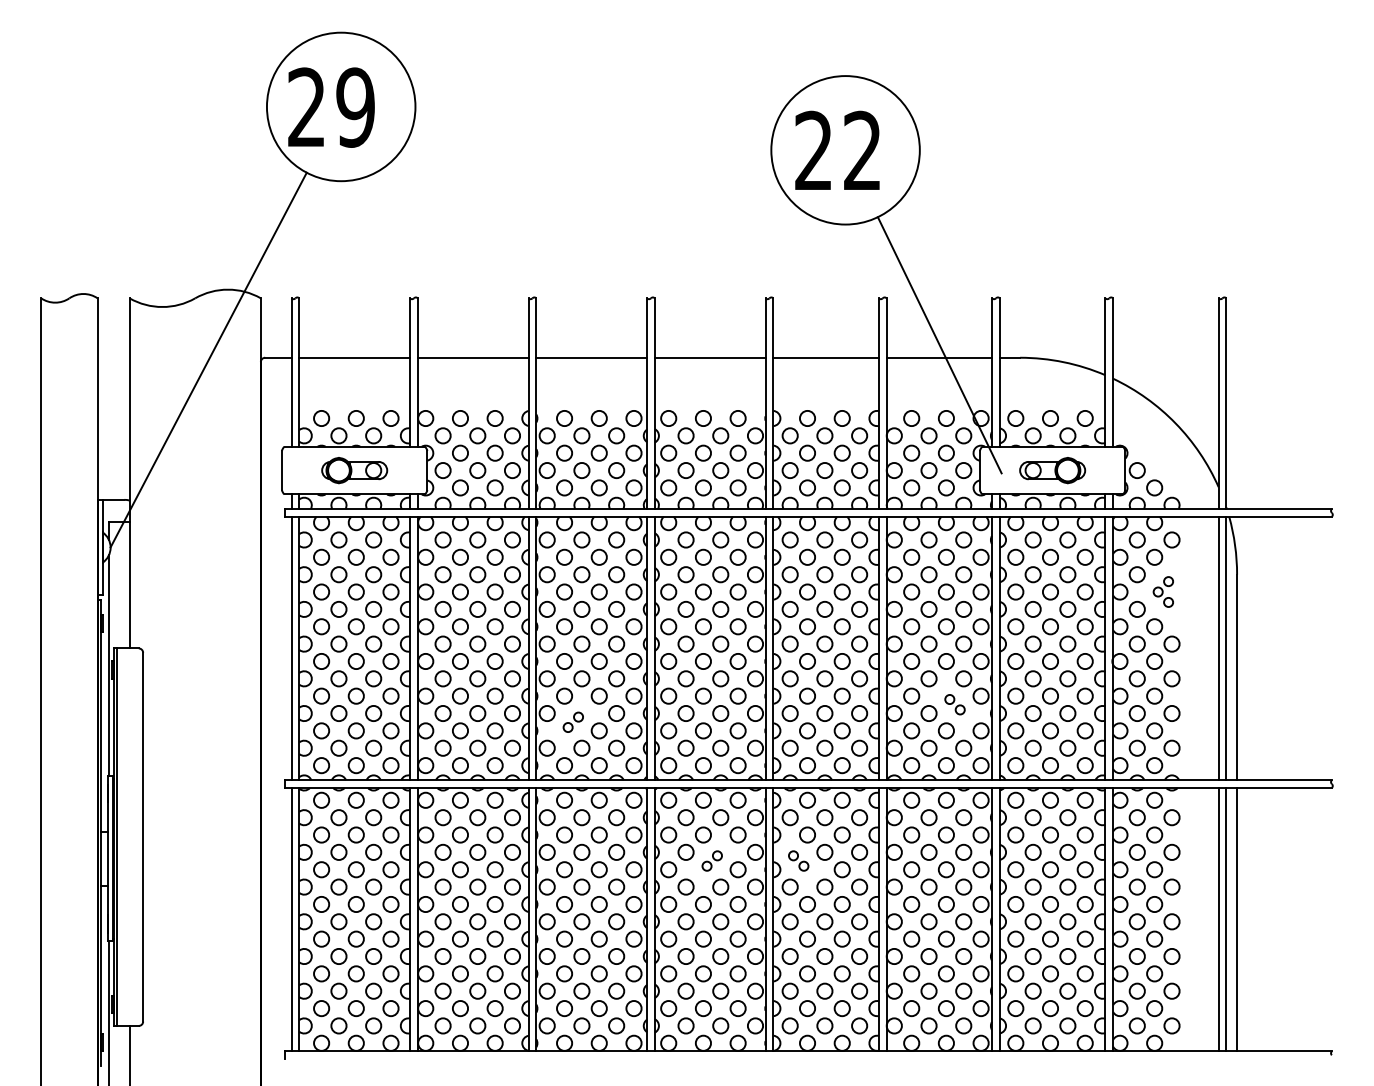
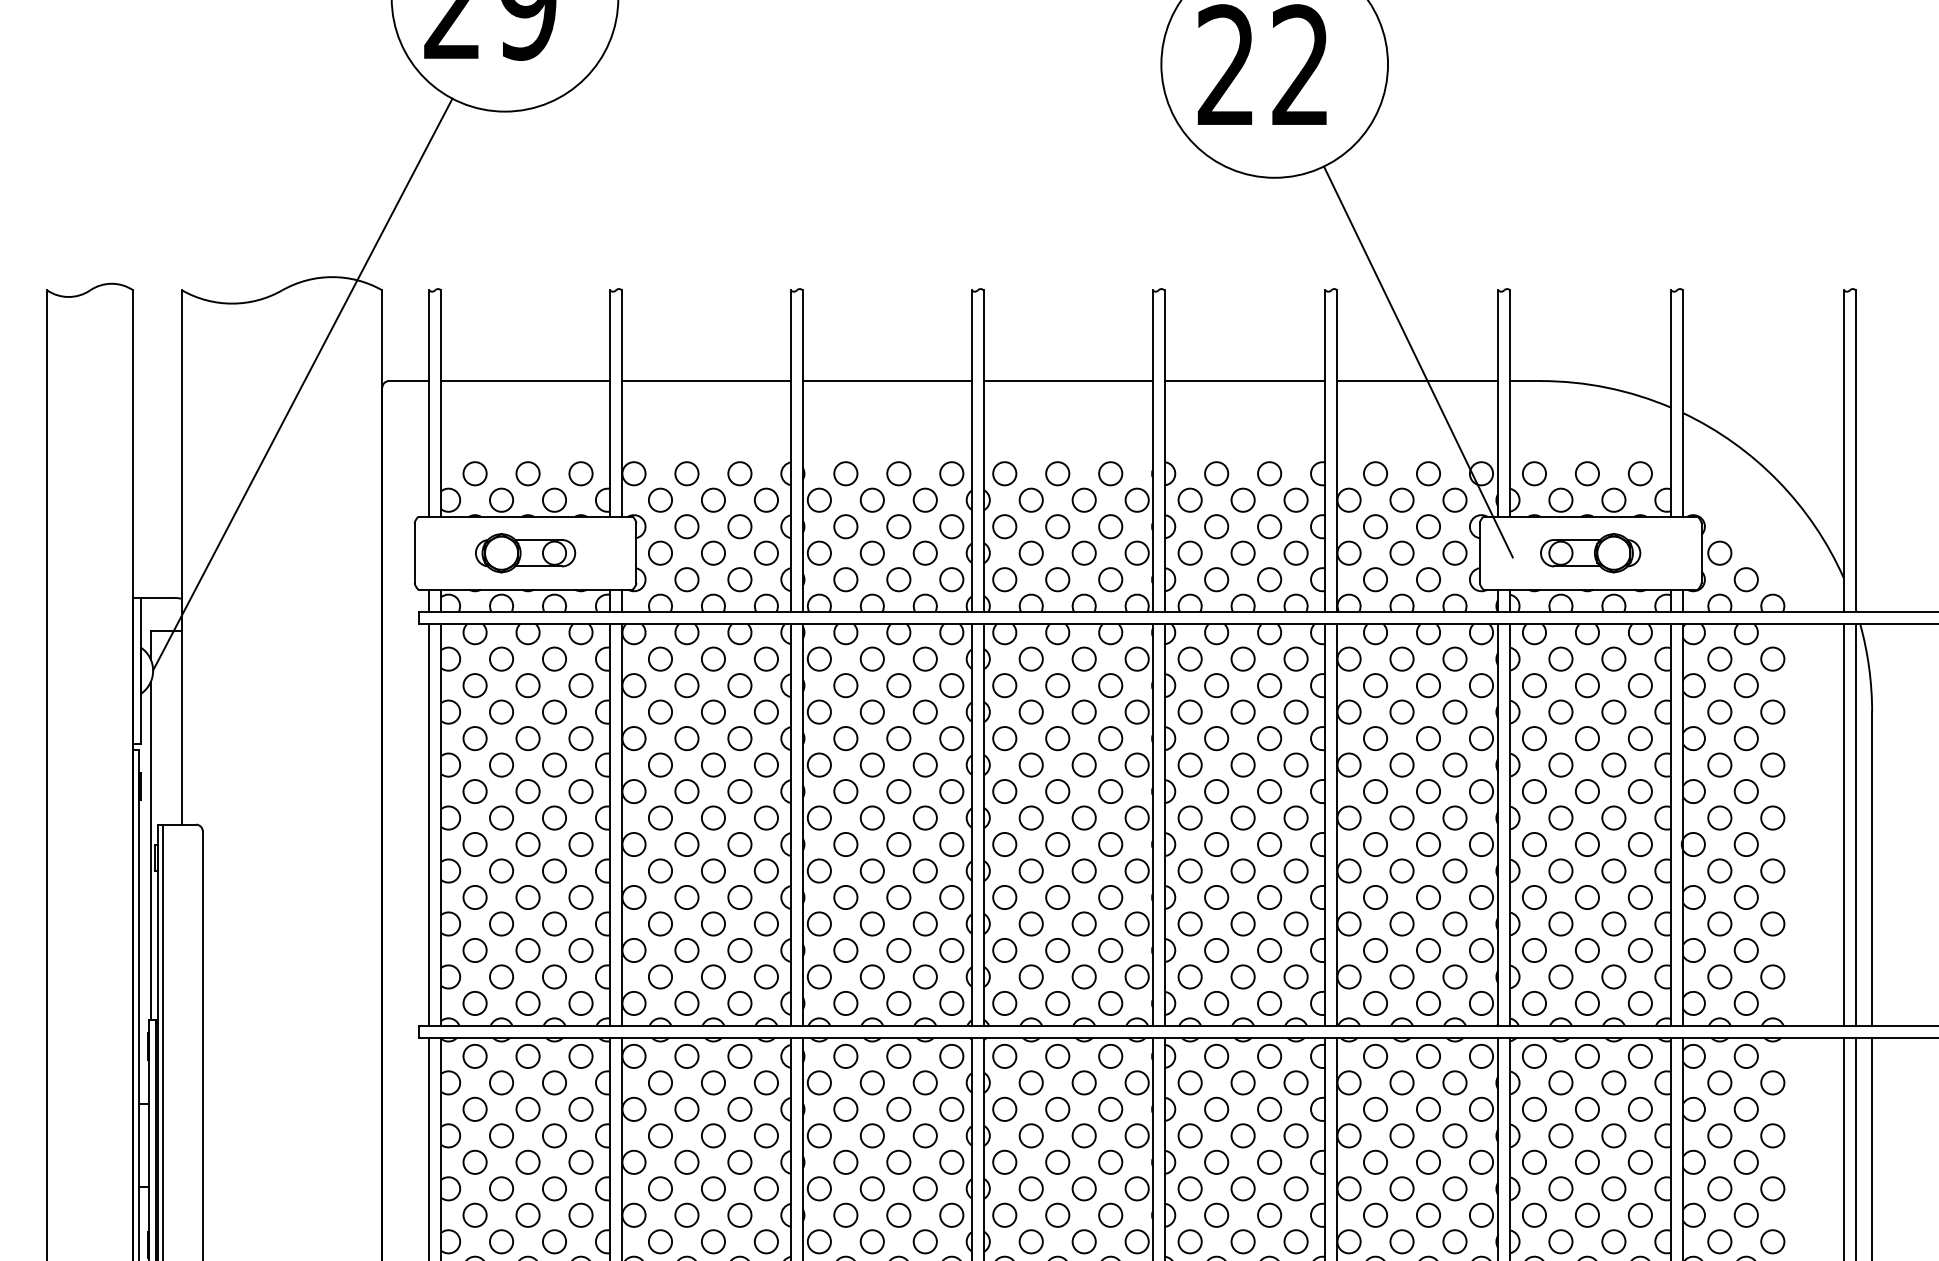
part: (1163, 591) -> (1759, 737), size x1.67
part: (954, 704) -> (1440, 910), size x1.67
part: (573, 722) -> (859, 937), size x1.67
part: (712, 860) -> (1071, 1148), size x1.67
part: (798, 860) -> (1202, 1148), size x1.67

